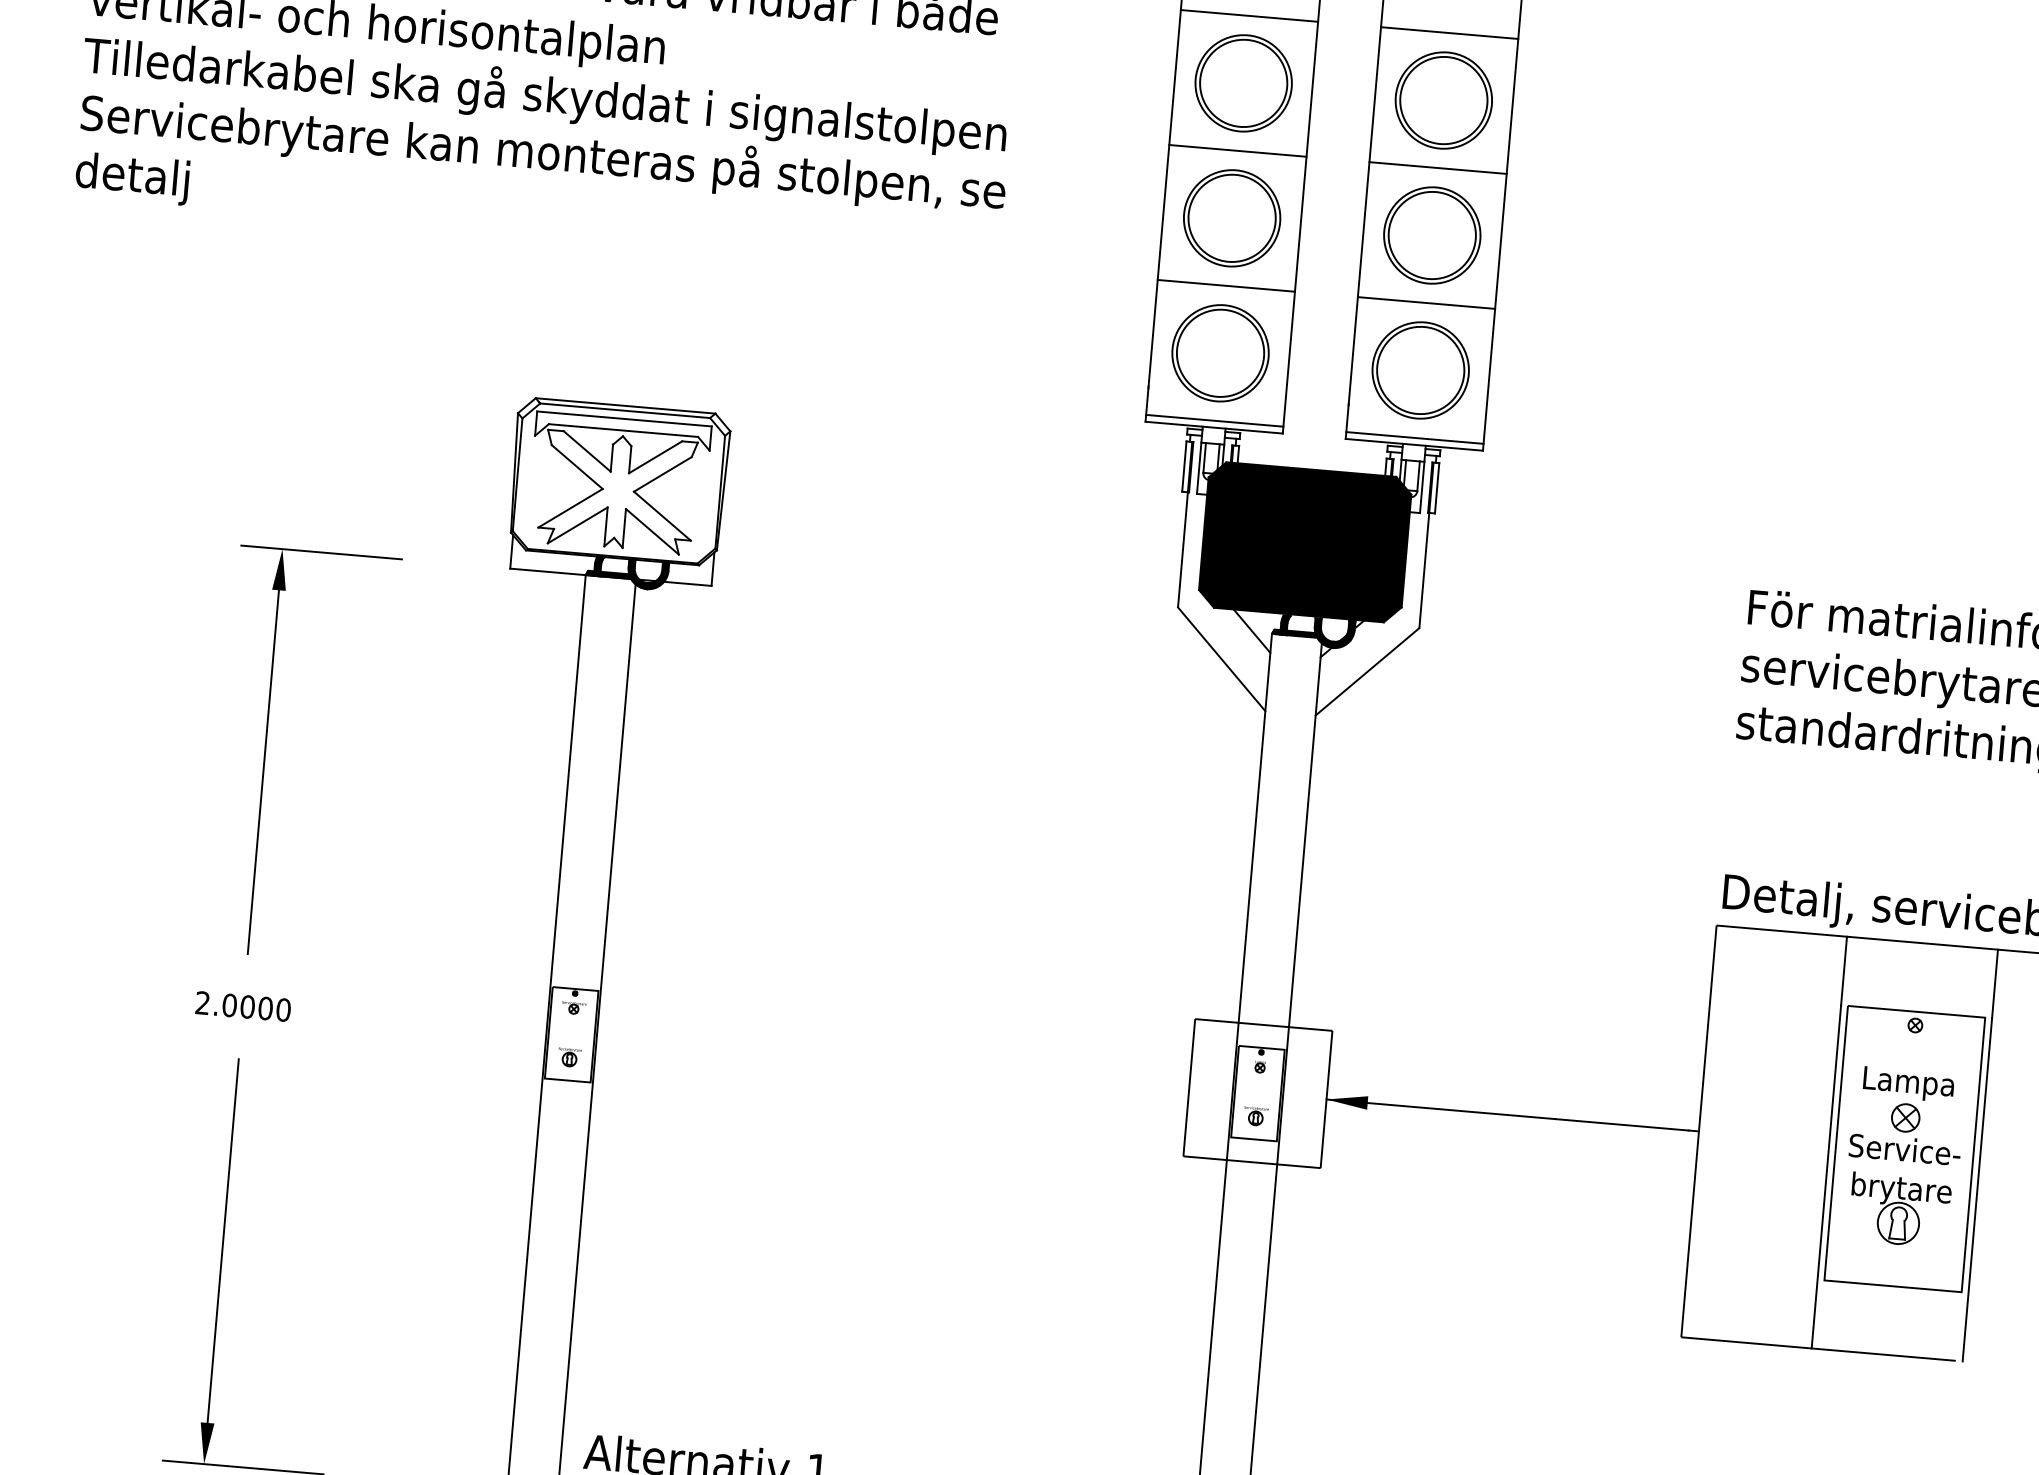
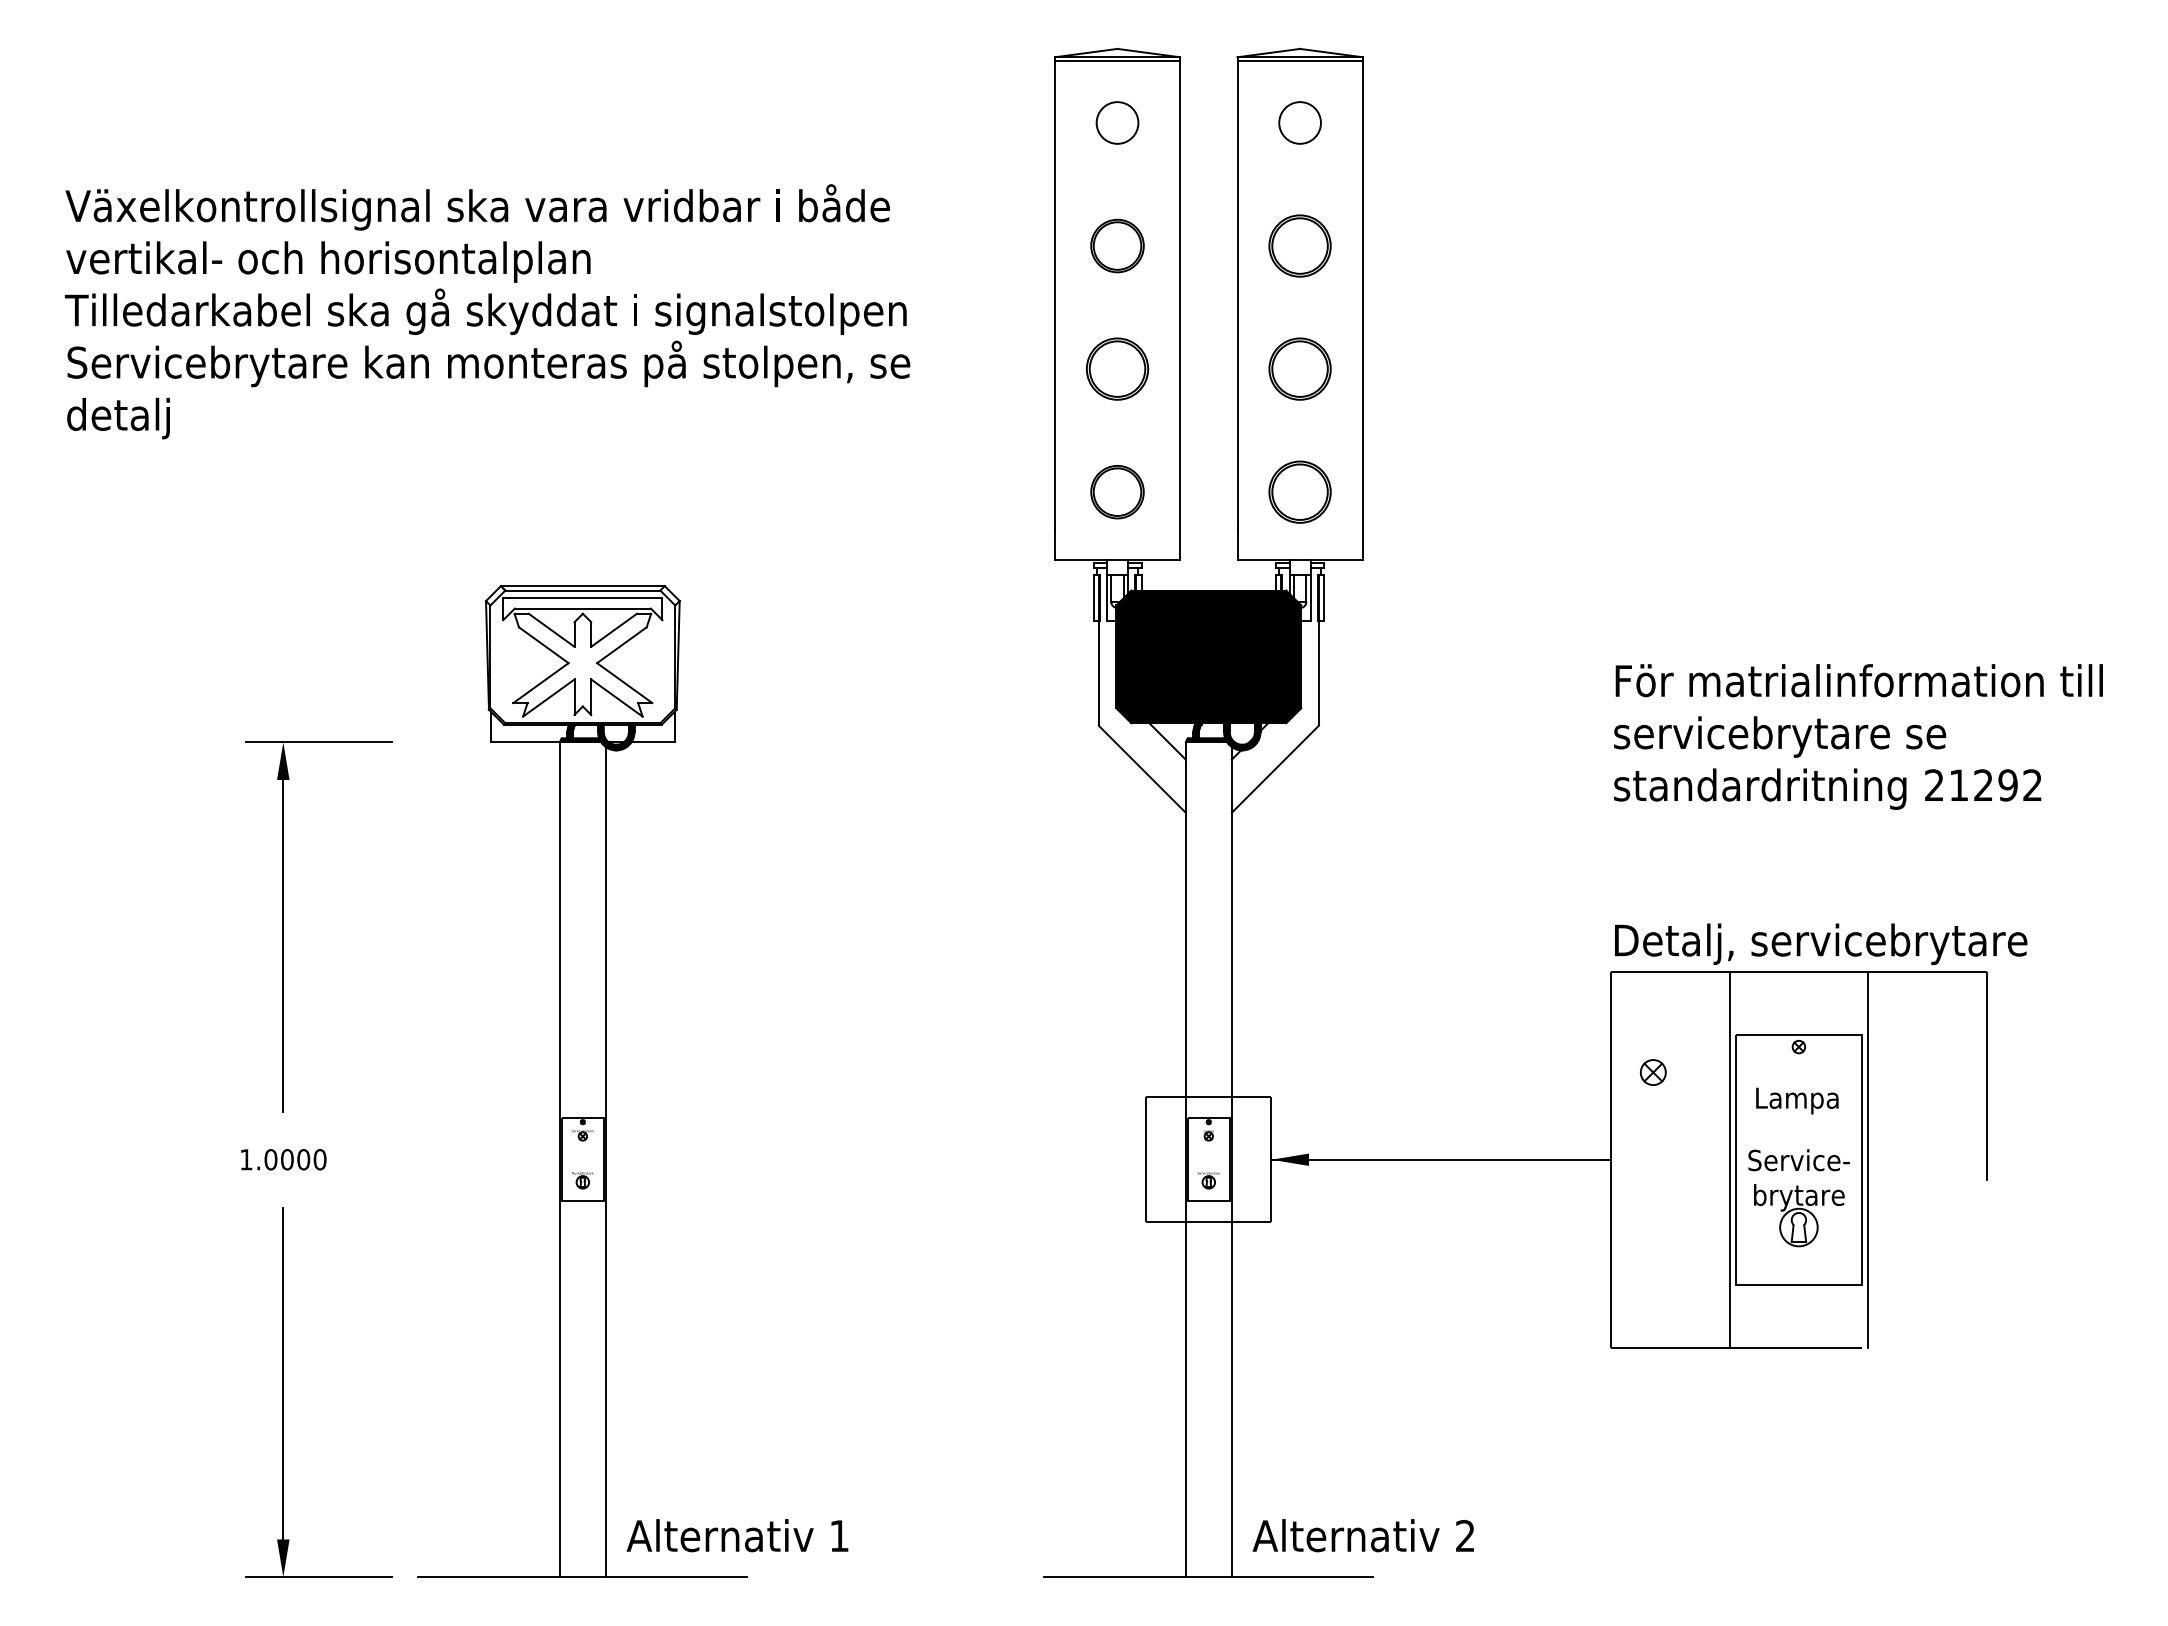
line: (1249, 15) -> (1117, 184), removed
line: (1448, 32) -> (1299, 184), removed
part: (1243, 82) -> (1117, 245), size x0.6
part: (1443, 99) -> (1299, 245), size x0.7
line: (1237, 150) -> (1117, 307), removed
line: (1437, 167) -> (1299, 307), removed
part: (1232, 217) -> (1117, 368), size x0.7
part: (1431, 234) -> (1299, 368), size x0.7
line: (1226, 285) -> (1117, 430), removed
line: (1425, 302) -> (1299, 430), removed
part: (1220, 352) -> (1117, 491), size x0.6
part: (1420, 369) -> (1299, 491), size x0.7
line: (1214, 420) -> (1117, 553), removed
line: (1414, 437) -> (1299, 553), removed
text: (202, 1002) -> (246, 1159), 2.0000 -> 1.0000
part: (1904, 1117) -> (1652, 1072), moved

